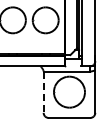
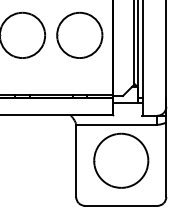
line: (43, 92) -> (75, 161), dashed -> solid

